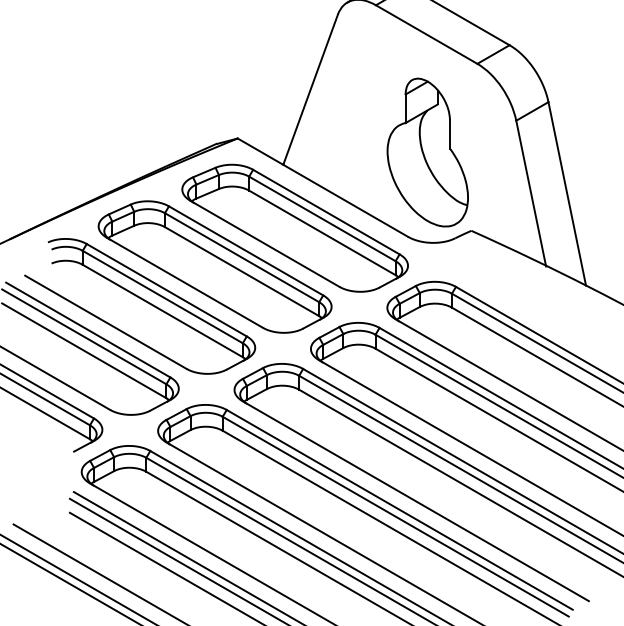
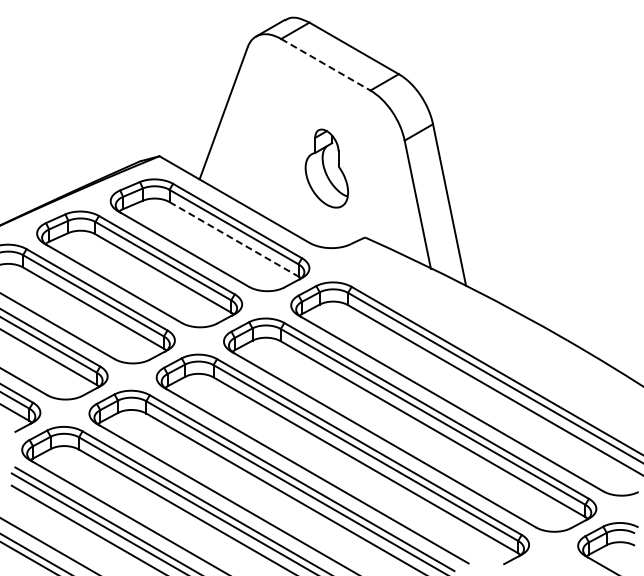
line: (426, 34) -> (325, 64), solid -> dashed
part: (427, 152) -> (326, 168), size x0.6
line: (322, 233) -> (234, 239), solid -> dashed

